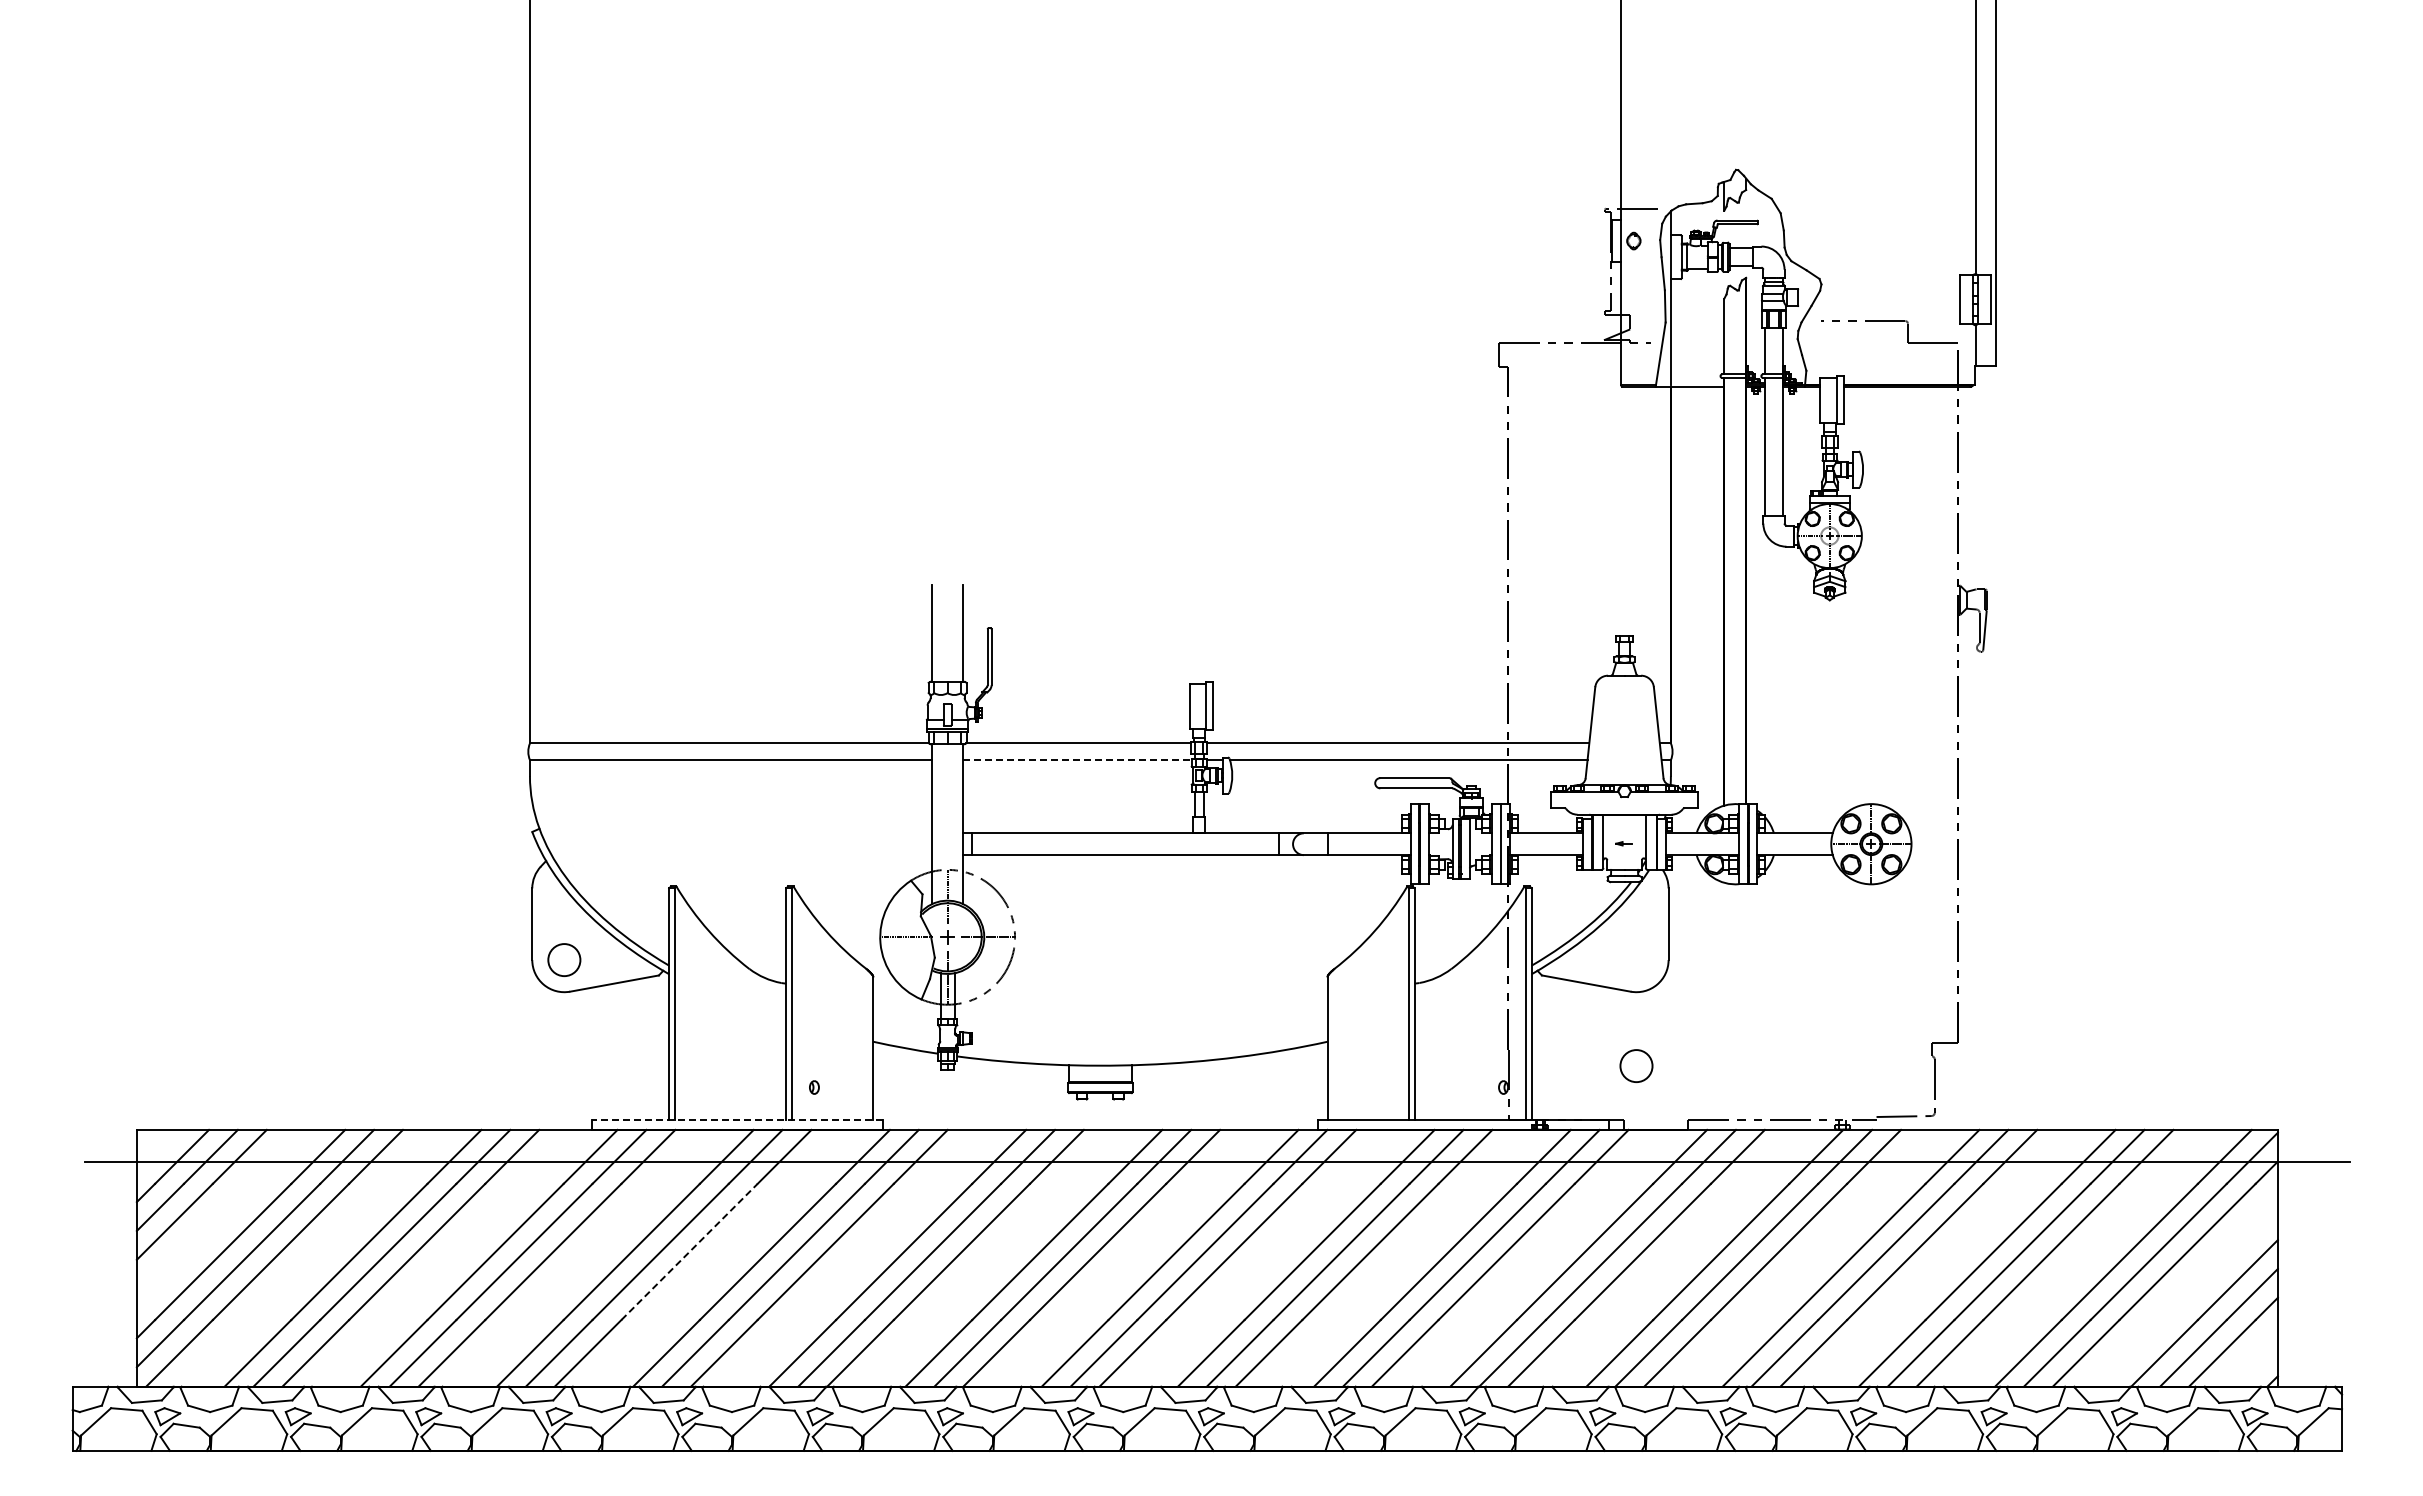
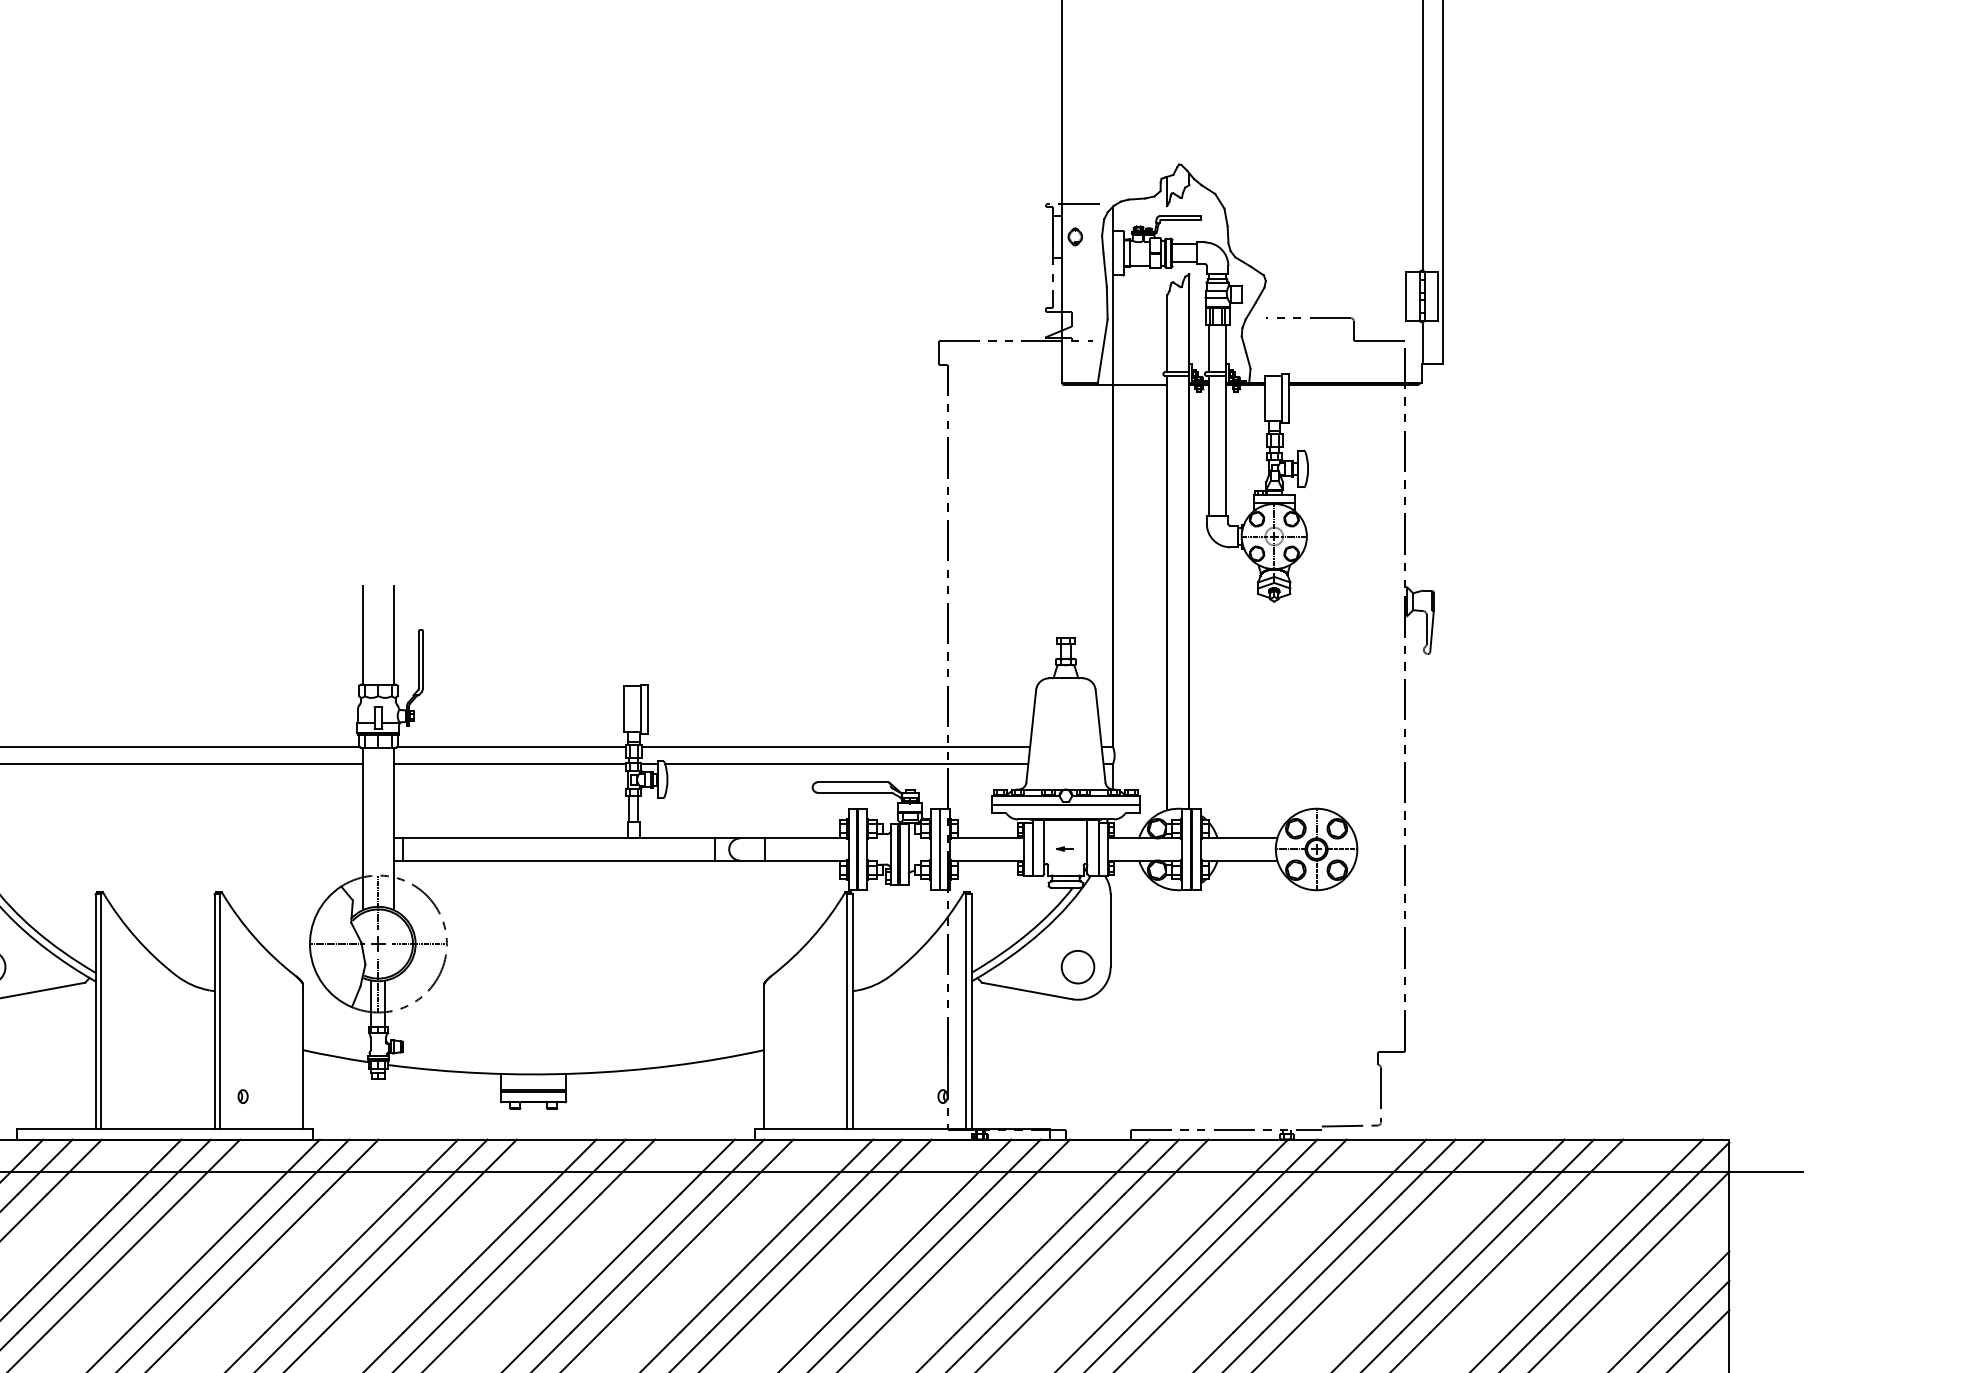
line: (1078, 760) -> (511, 764), dashed -> solid
line: (1624, 800) -> (1065, 805), added
circle: (1636, 1065) -> (1078, 966), moved
line: (737, 1119) -> (165, 1129), dashed -> solid
line: (689, 1251) -> (116, 1263), dashed -> solid

